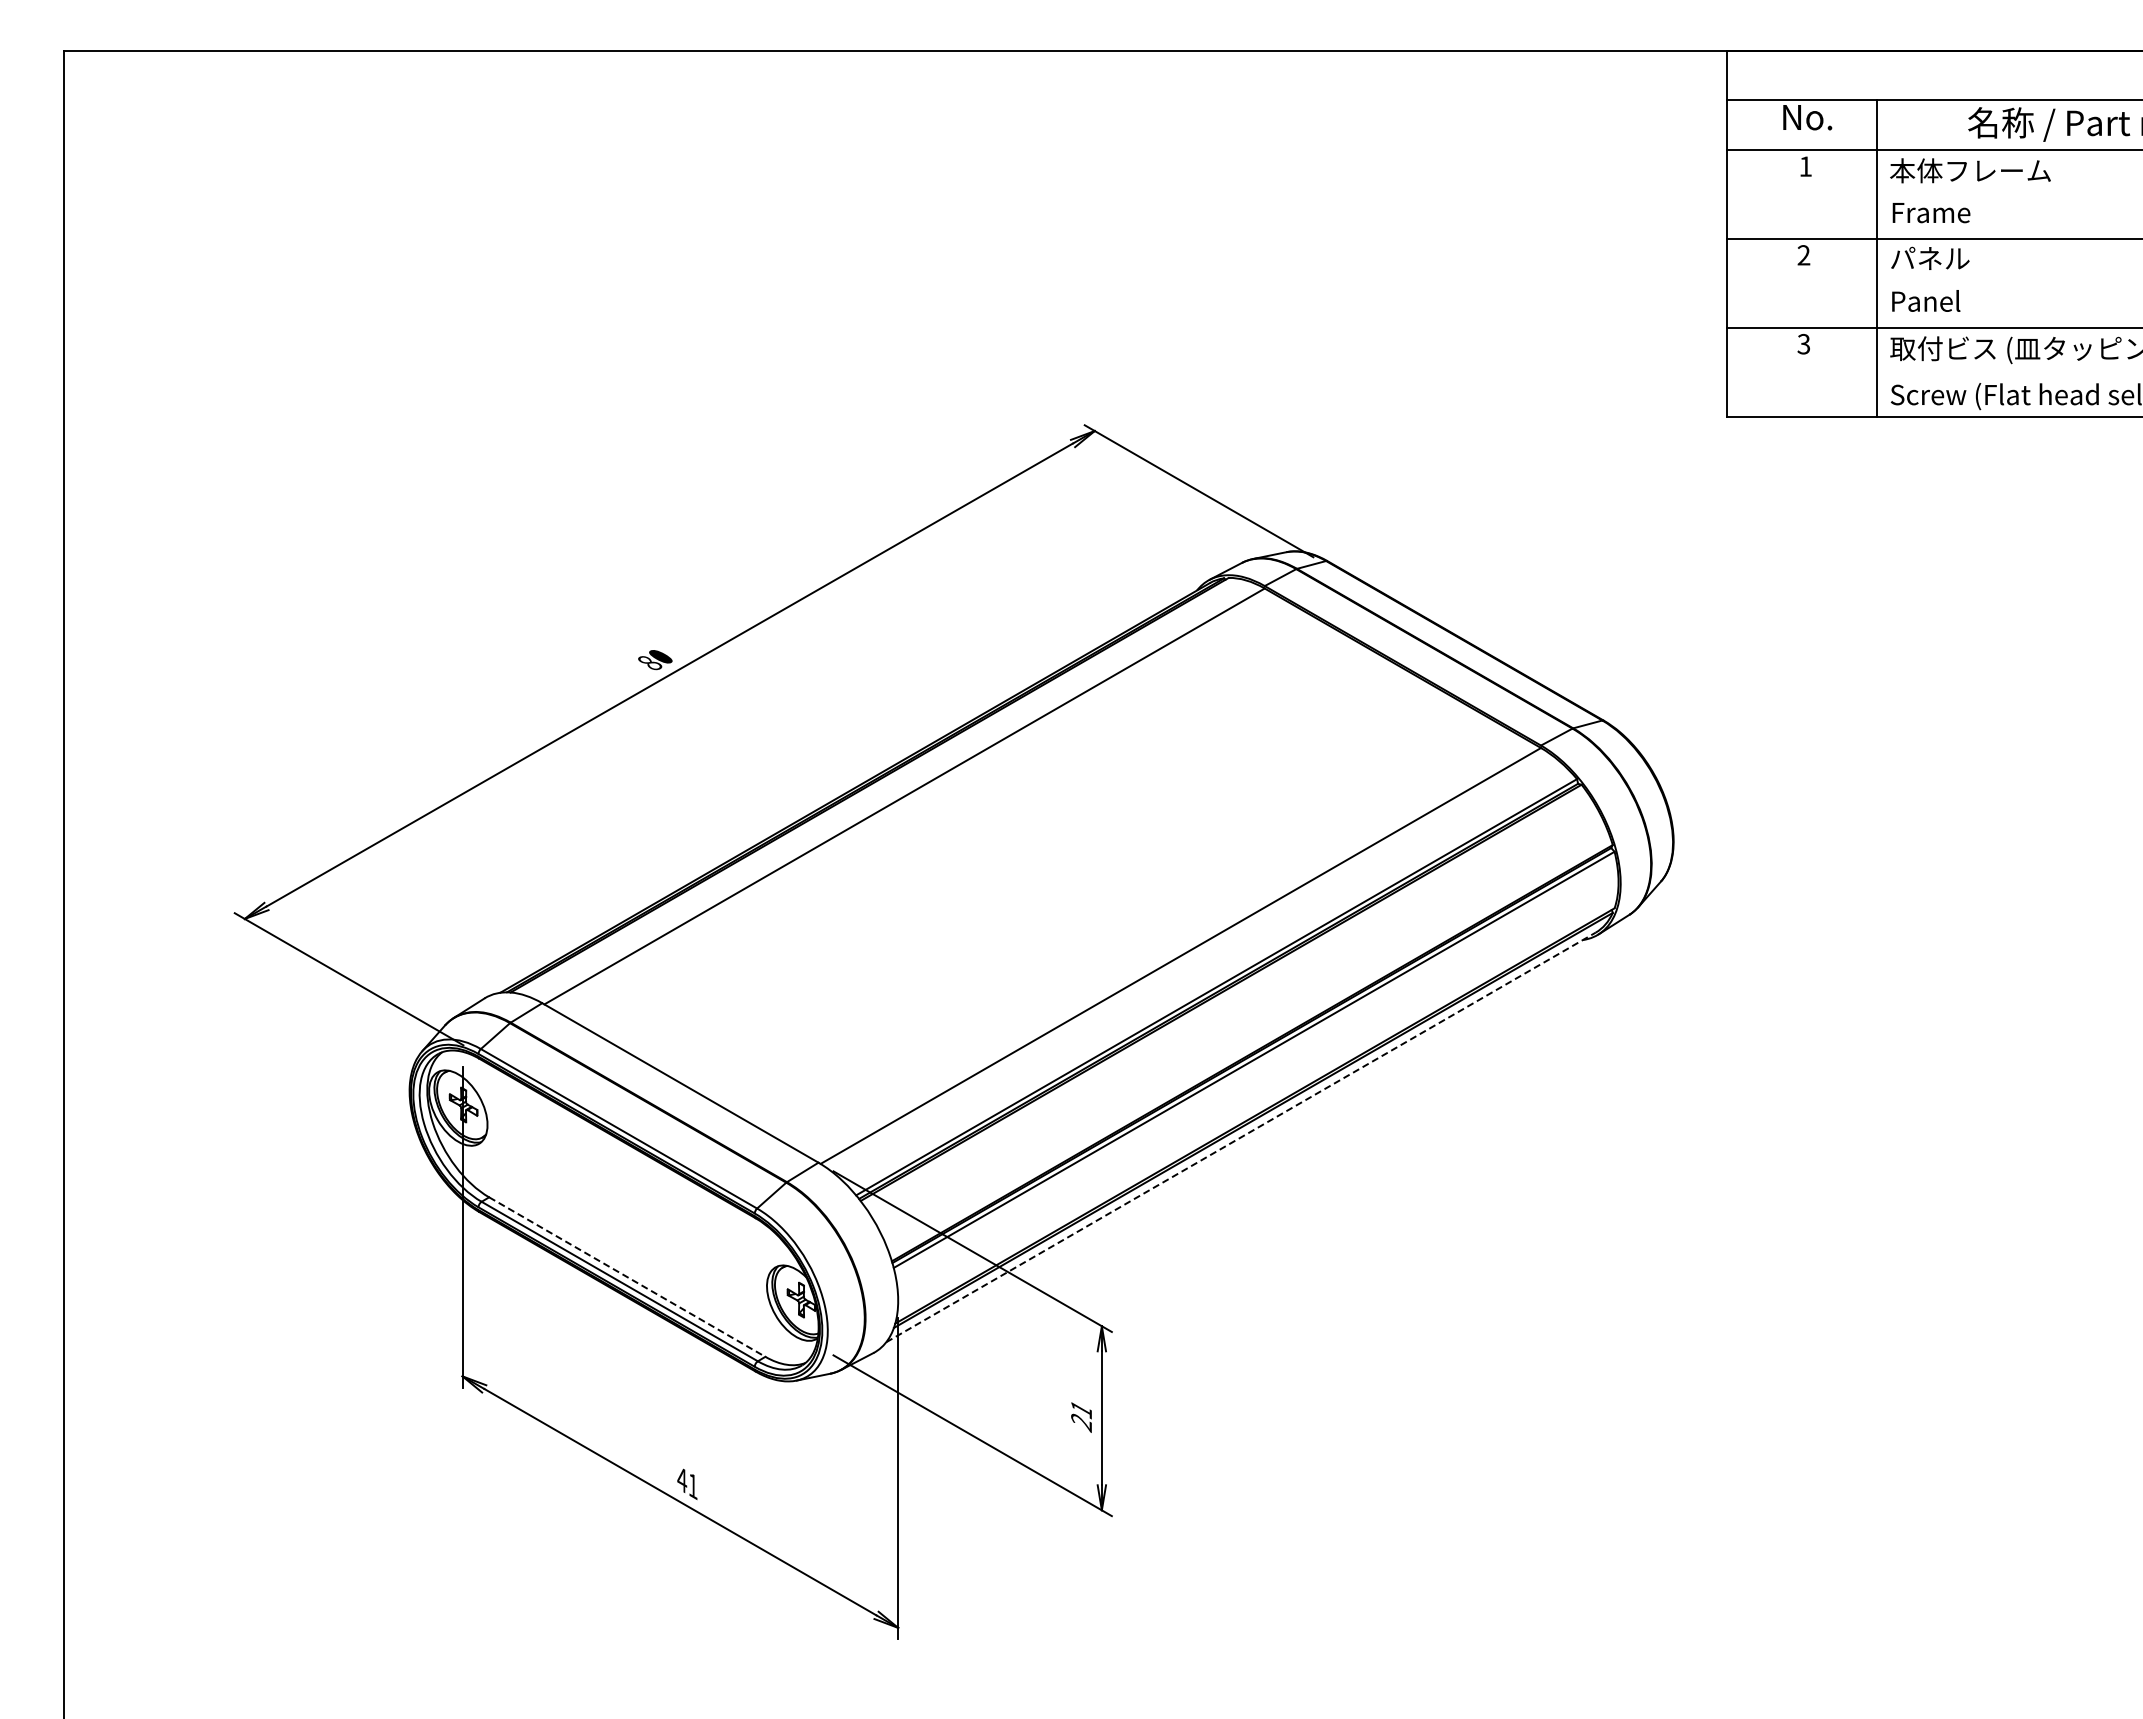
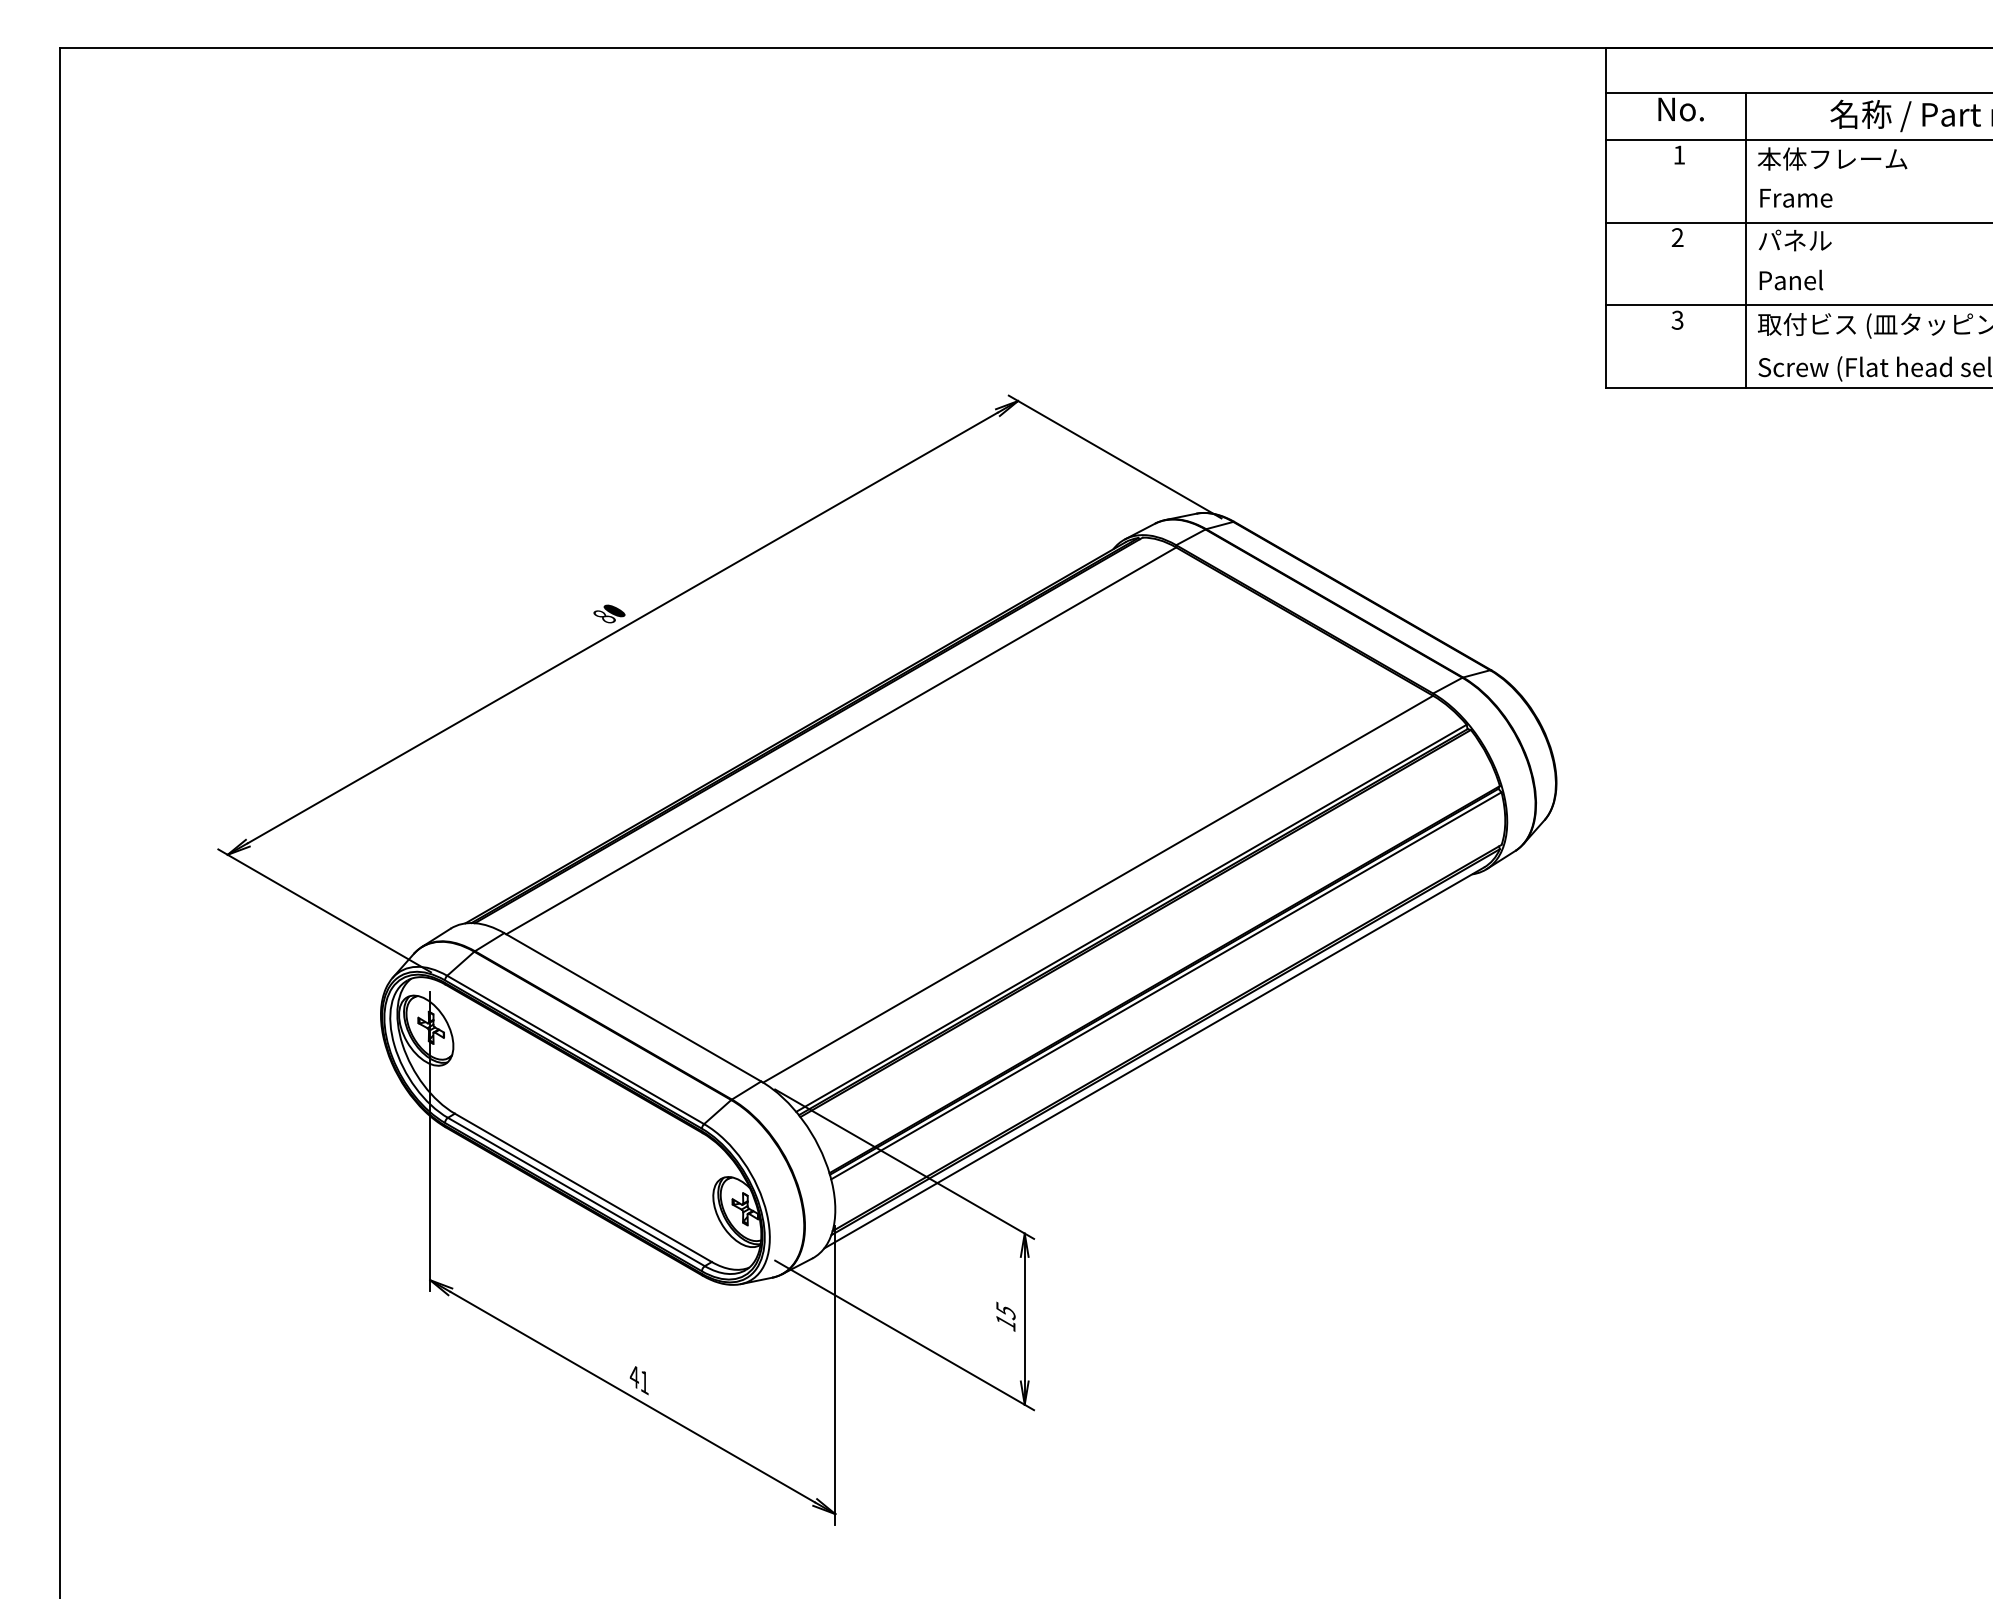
line: (1241, 1137) -> (1154, 1058), dashed -> solid
line: (627, 1277) -> (583, 1188), dashed -> solid
text: (1081, 1415) -> (1005, 1316), 21 -> 15

